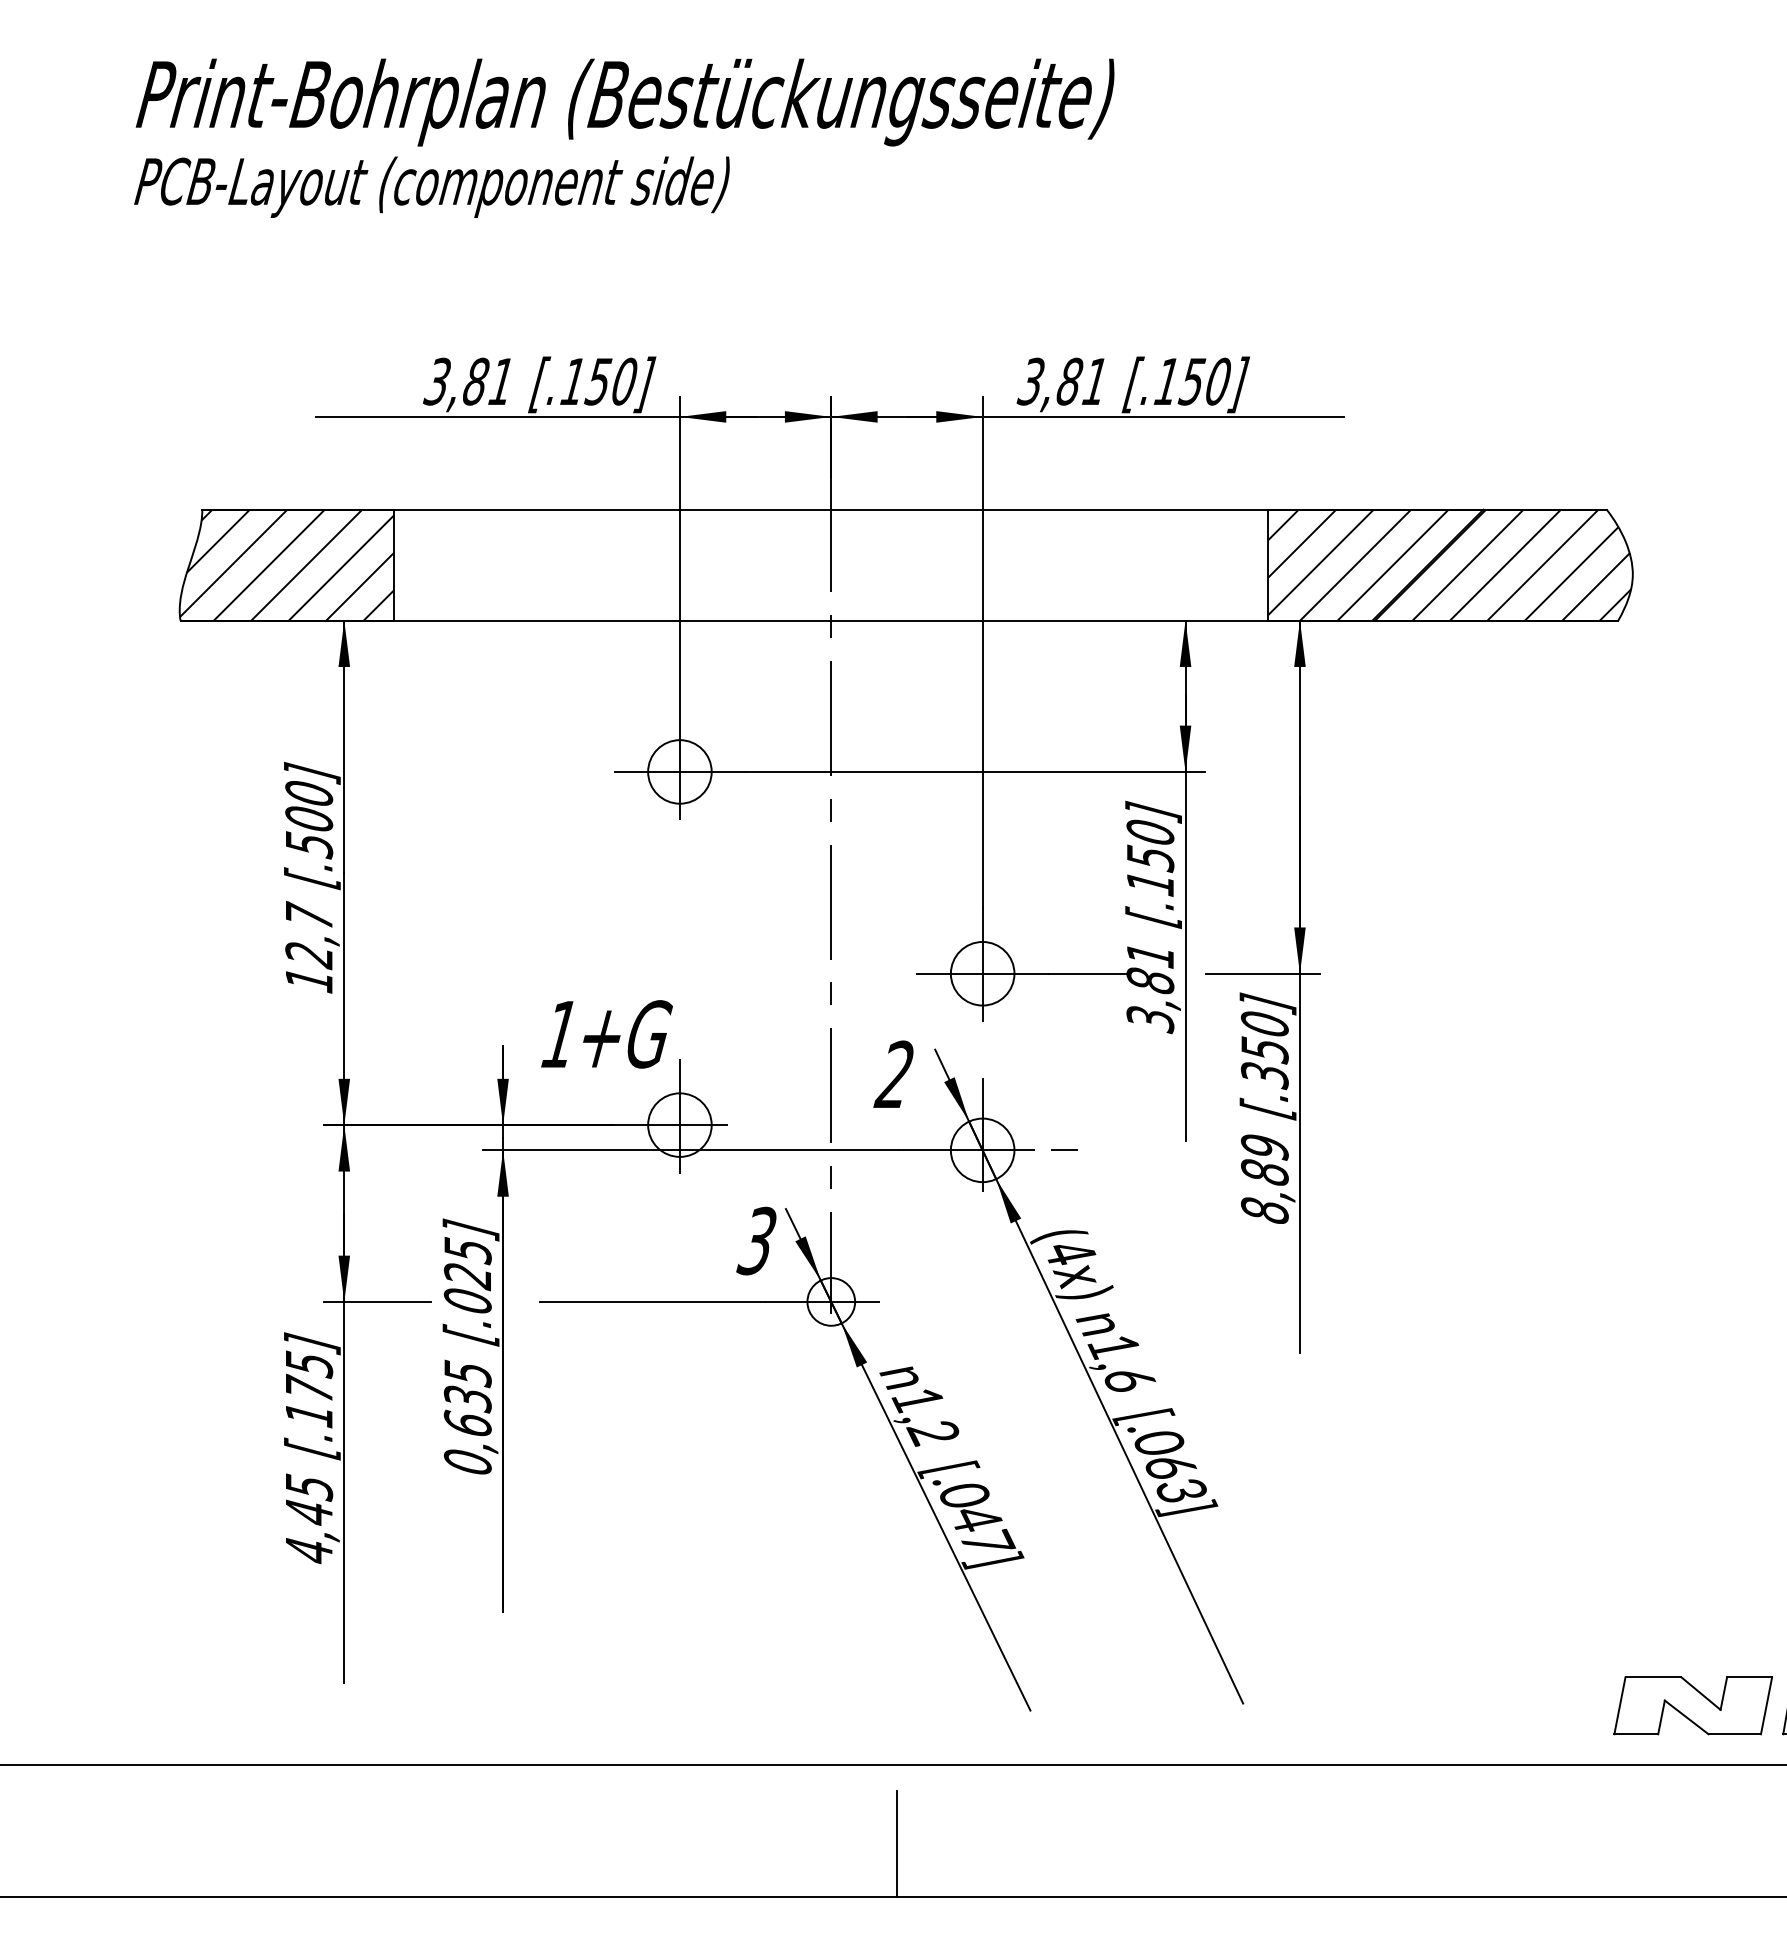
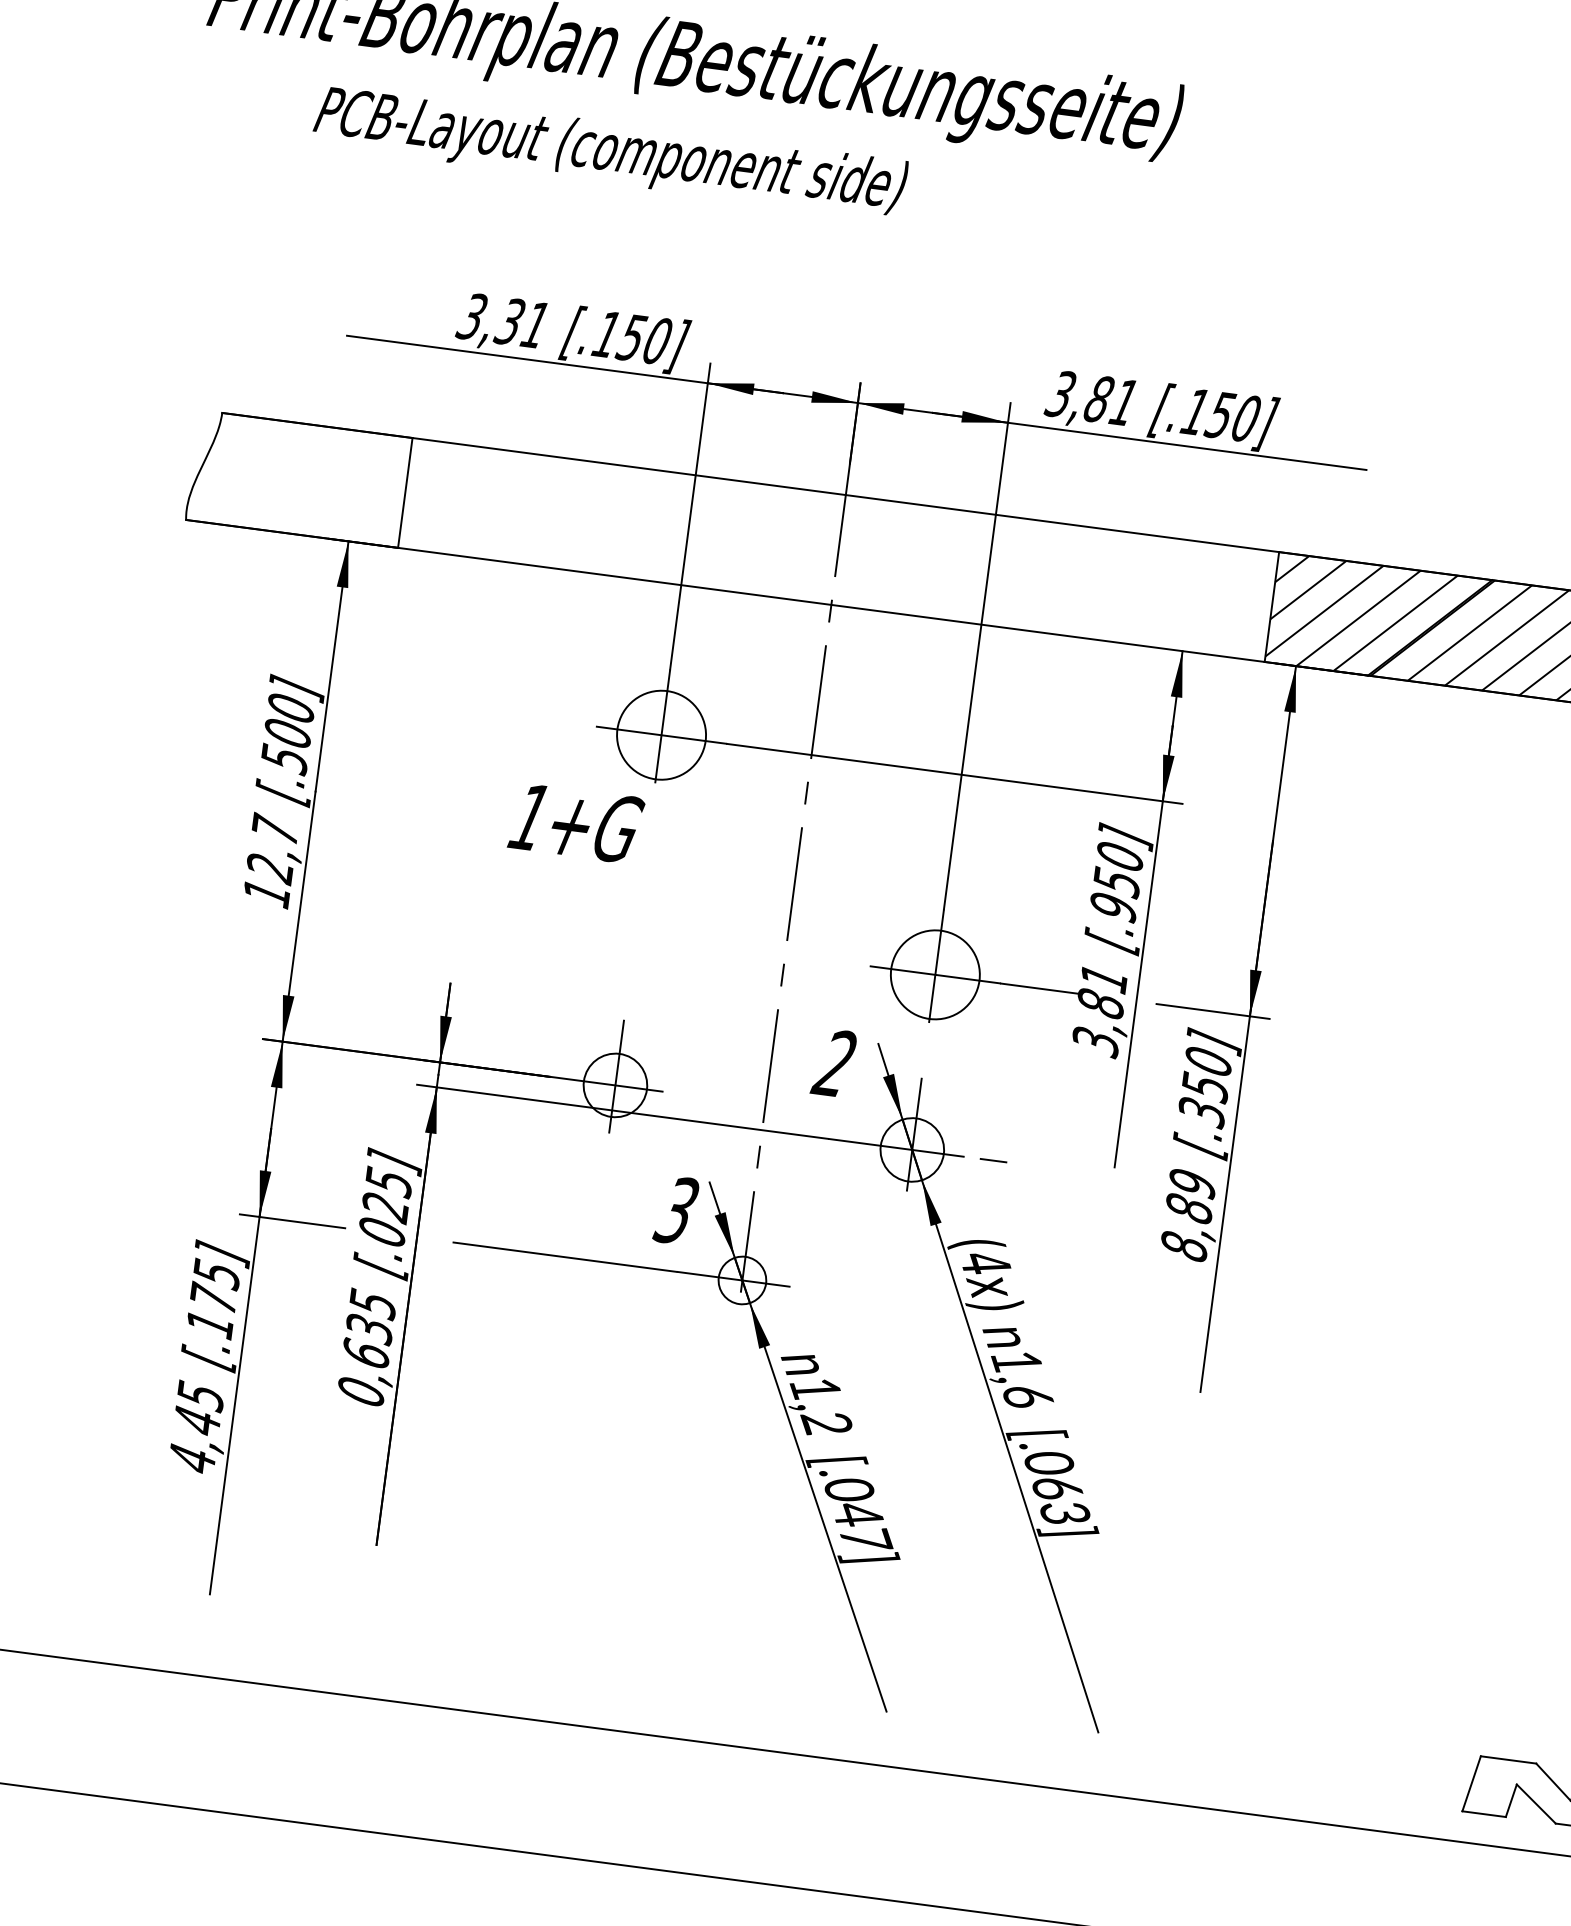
text: (431, 186) -> (609, 152), moved
text: (475, 381) -> (509, 321), 3,81 -> 3,31
hatch: (287, 564) -> (299, 478), removed
circle: (679, 771) -> (661, 734), size x1.4
text: (1150, 884) -> (1113, 908), [.150] -> [.950]
circle: (982, 973) -> (935, 974), size x1.4
text: (606, 1034) -> (575, 823), moved
line: (896, 1844) -> (736, 1826), removed

